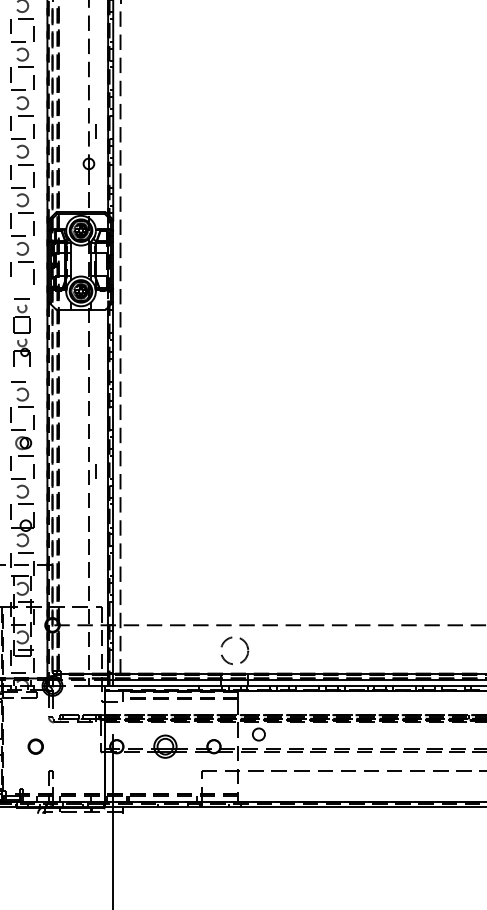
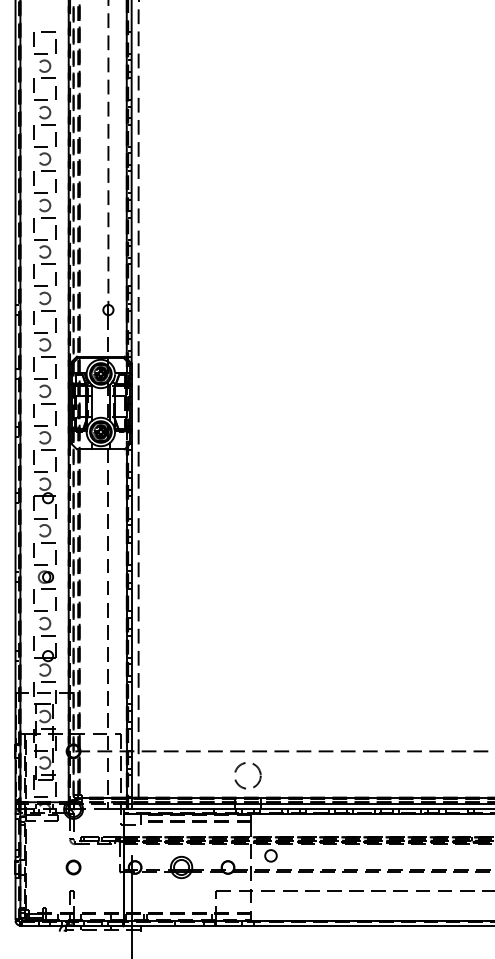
line: (96, 130) -> (115, 278), removed
part: (22, 332) -> (44, 471), size x1.43
line: (96, 470) -> (115, 603), removed
part: (35, 746) -> (73, 867), moved

